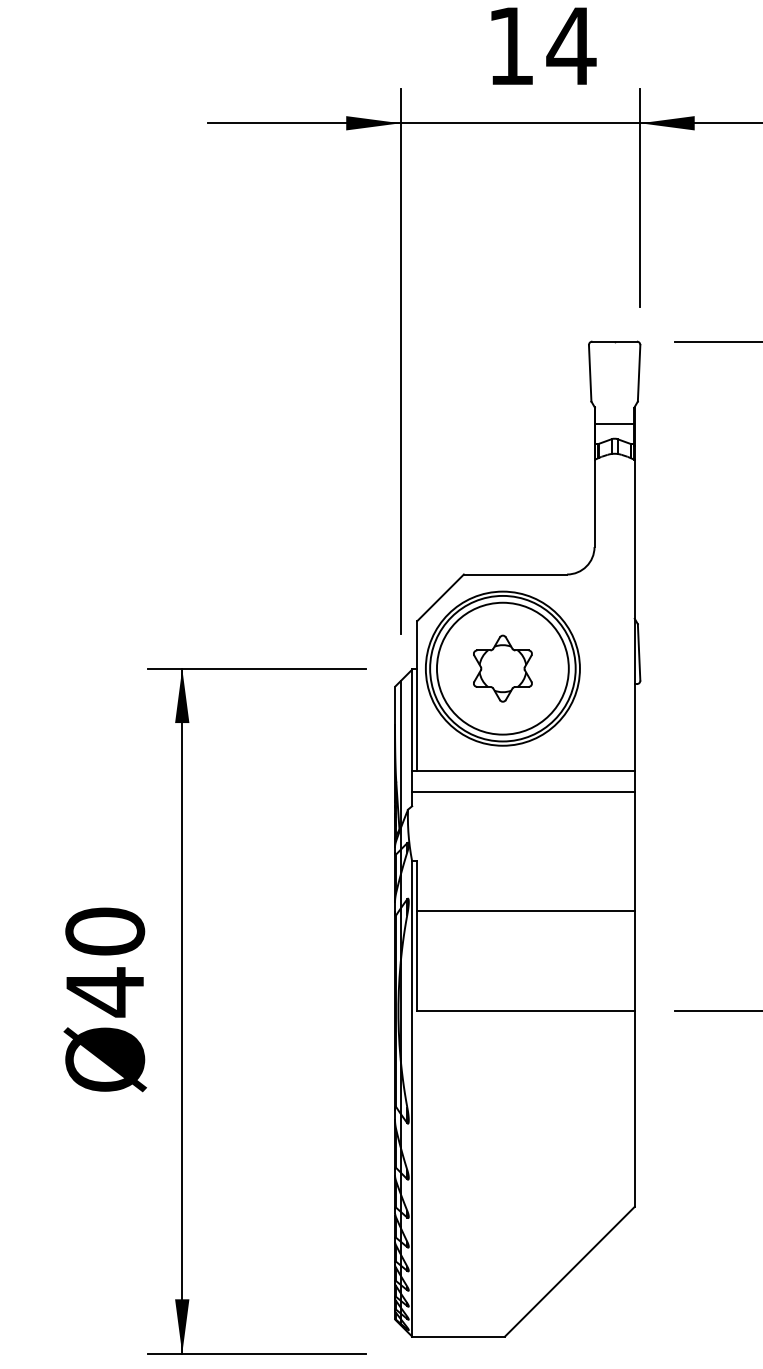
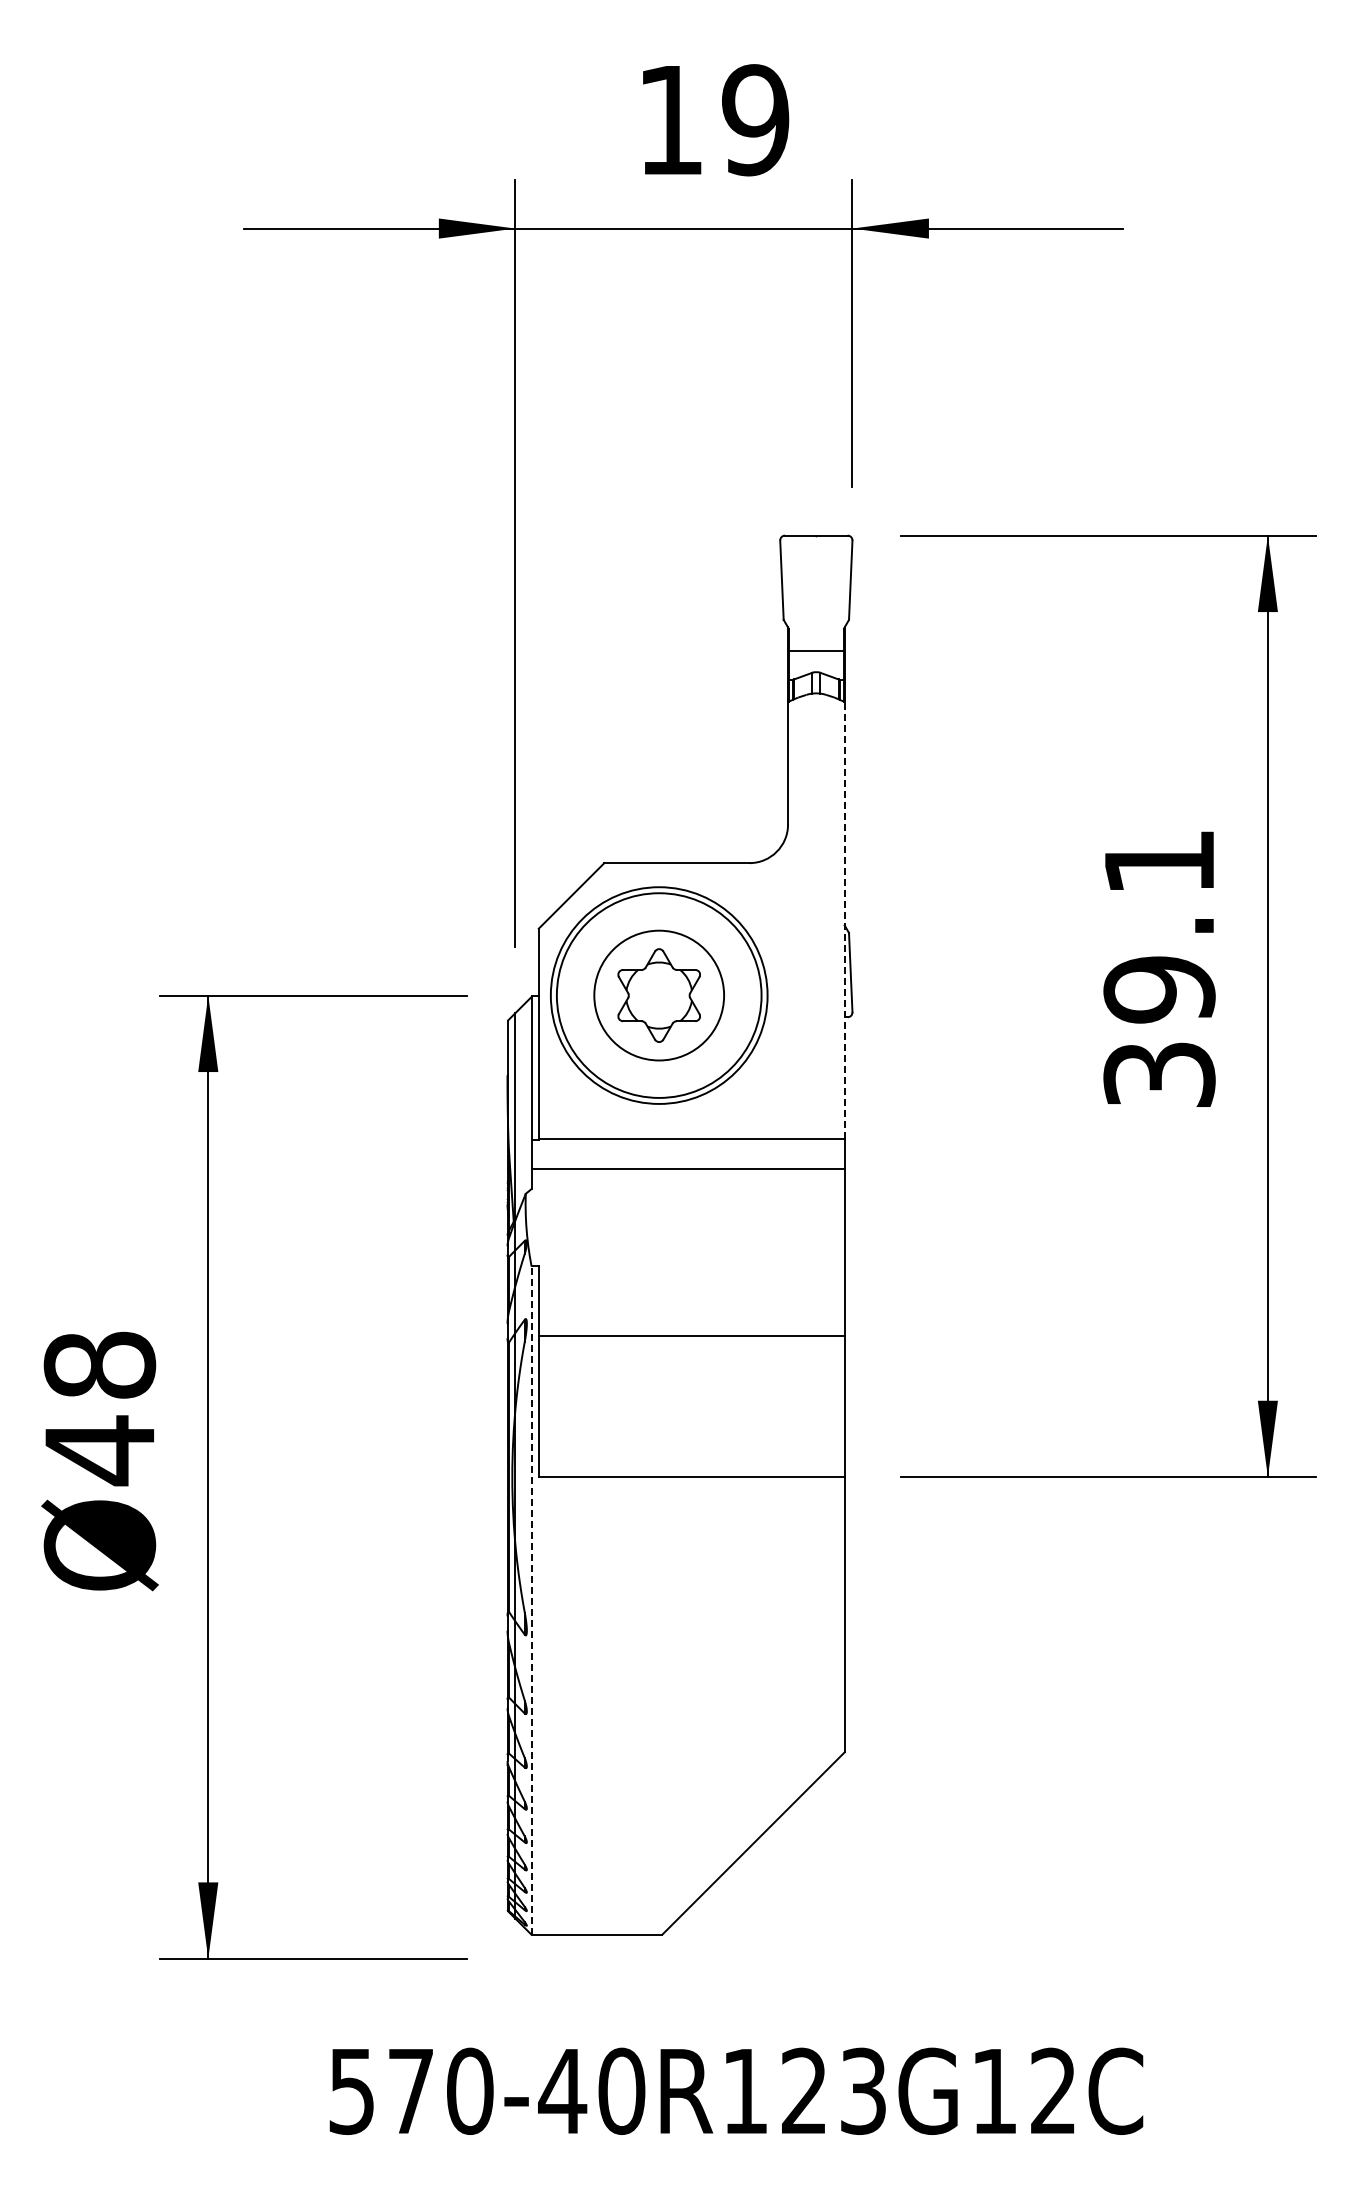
text: (571, 46) -> (755, 120), 14 -> 19
line: (634, 615) -> (844, 920), solid -> dashed
circle: (502, 668) -> (658, 995), size x0.7
text: (104, 931) -> (99, 1364), Ø40 -> Ø48
line: (412, 1098) -> (531, 1600), solid -> dashed

